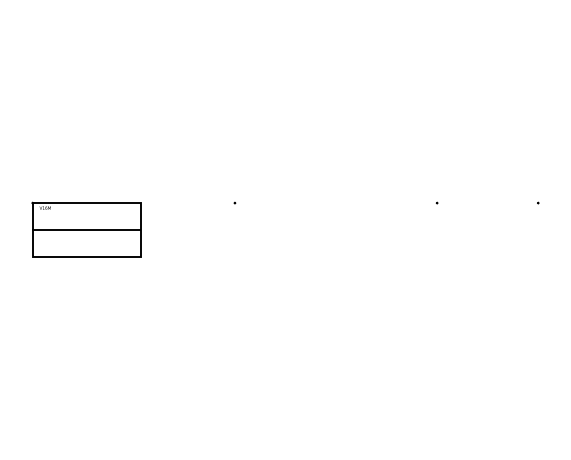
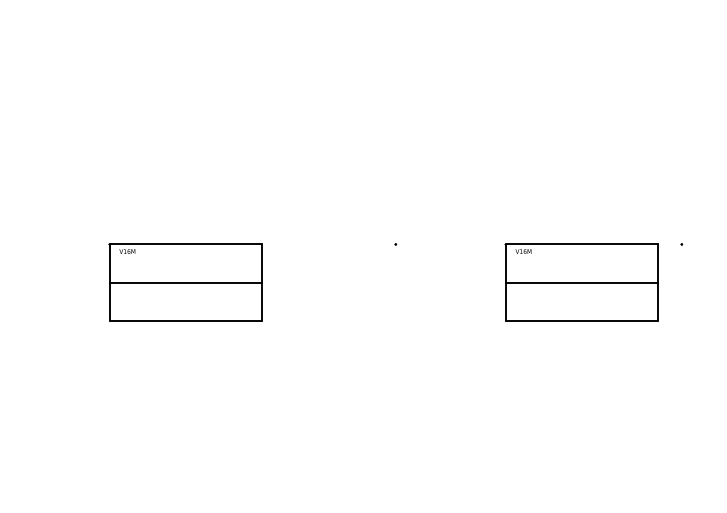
part: (366, 229) -> (581, 281), added

